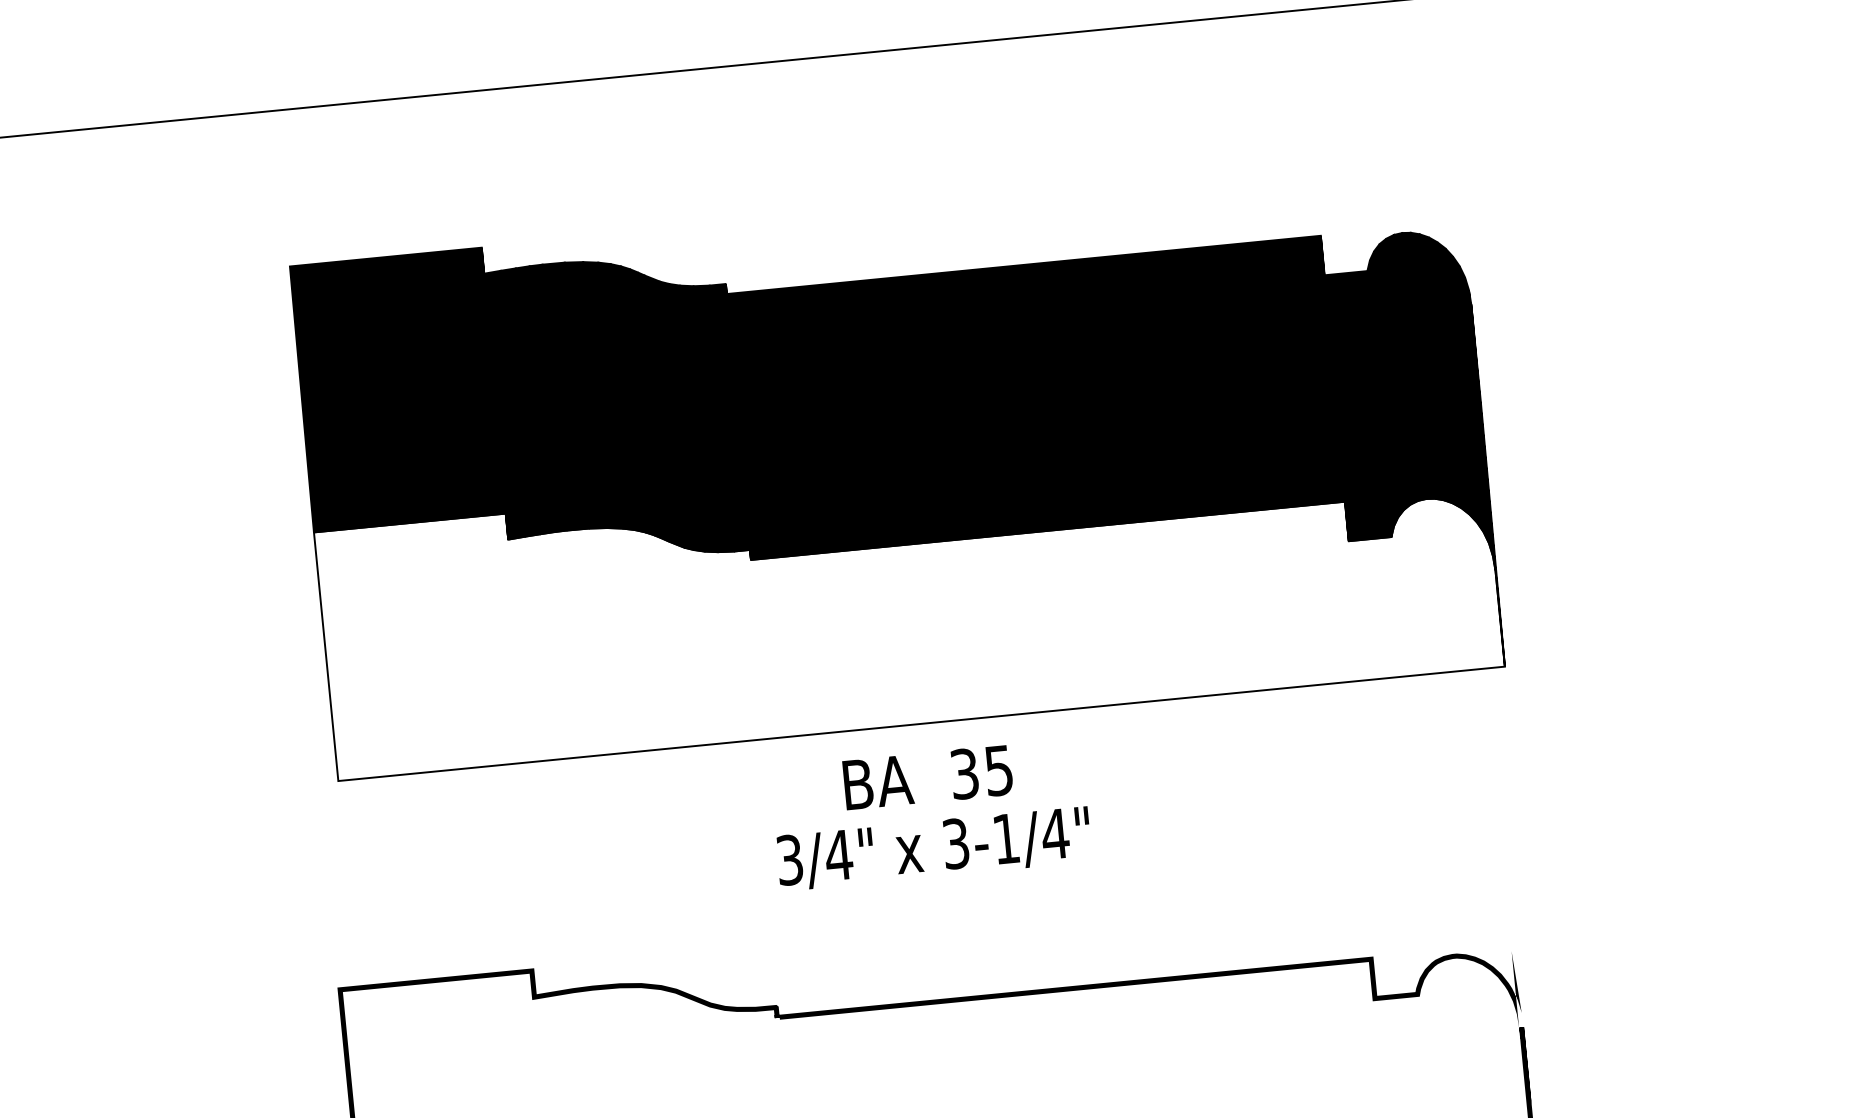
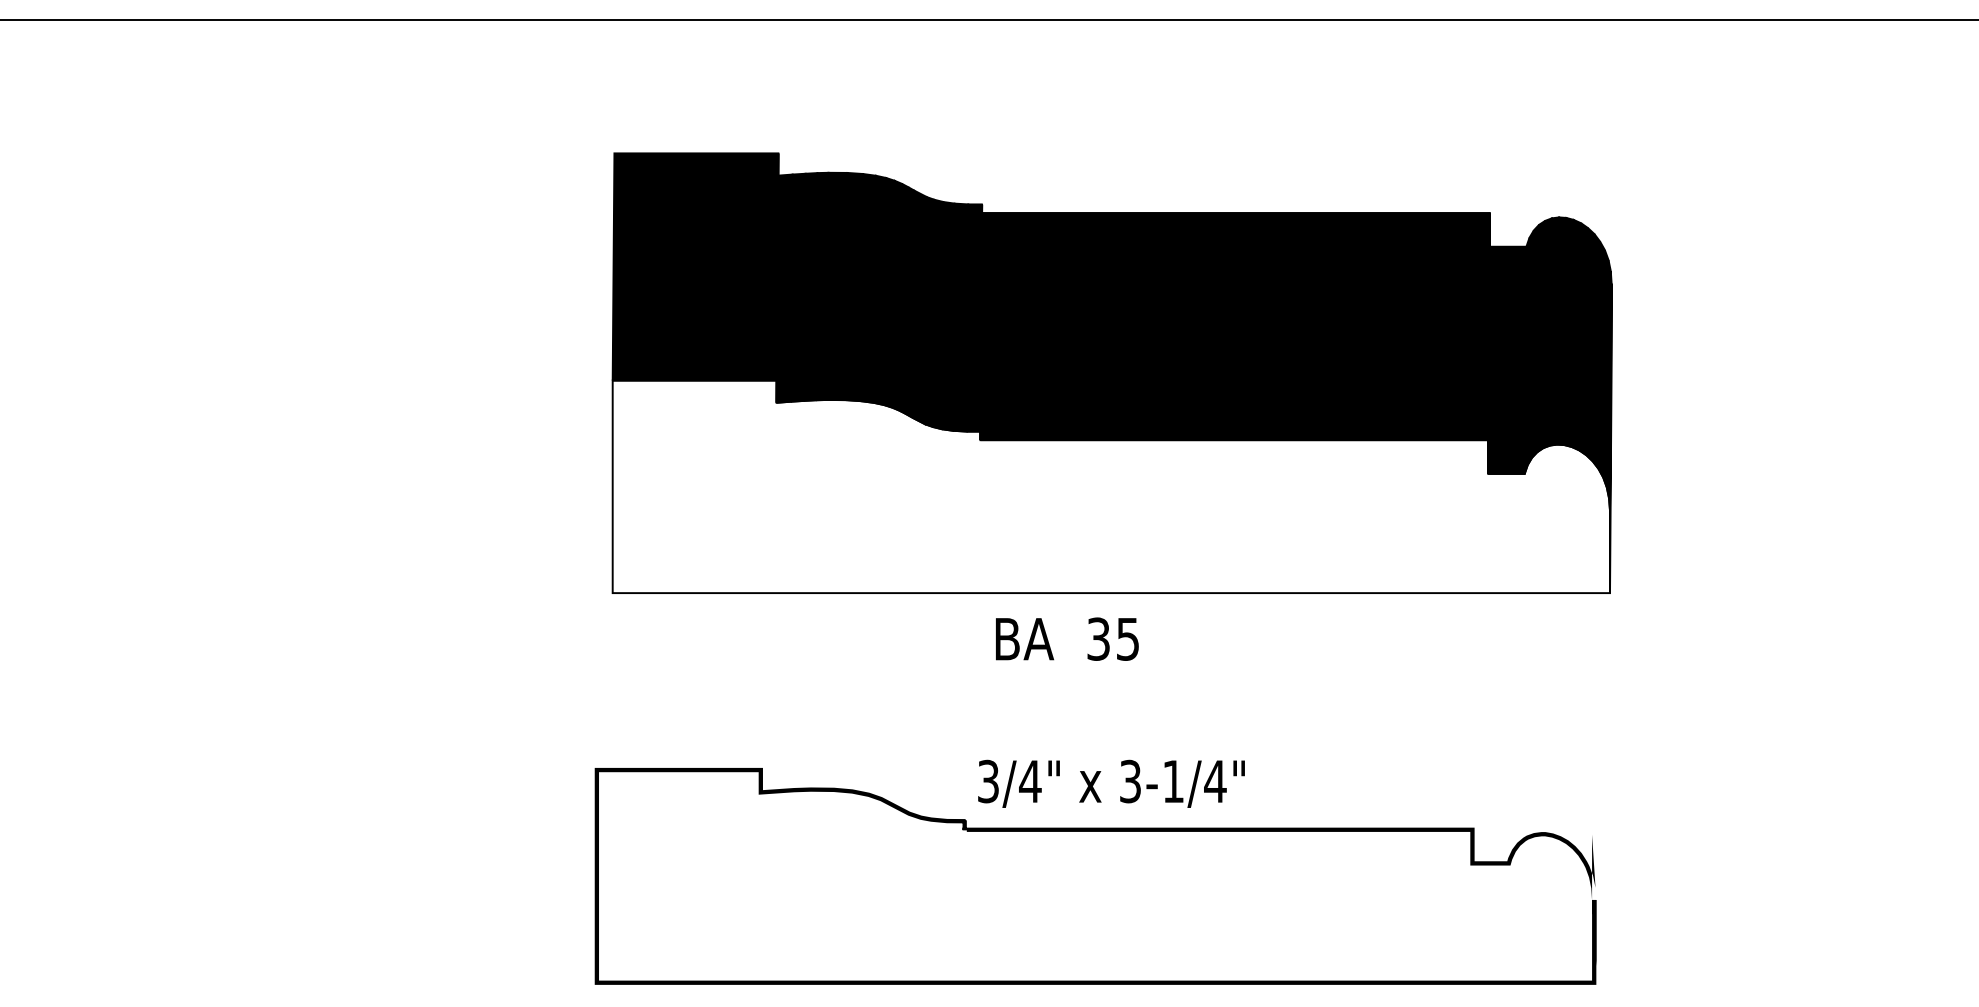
text: (928, 776) -> (1067, 638), moved
text: (933, 848) -> (1111, 783), moved

